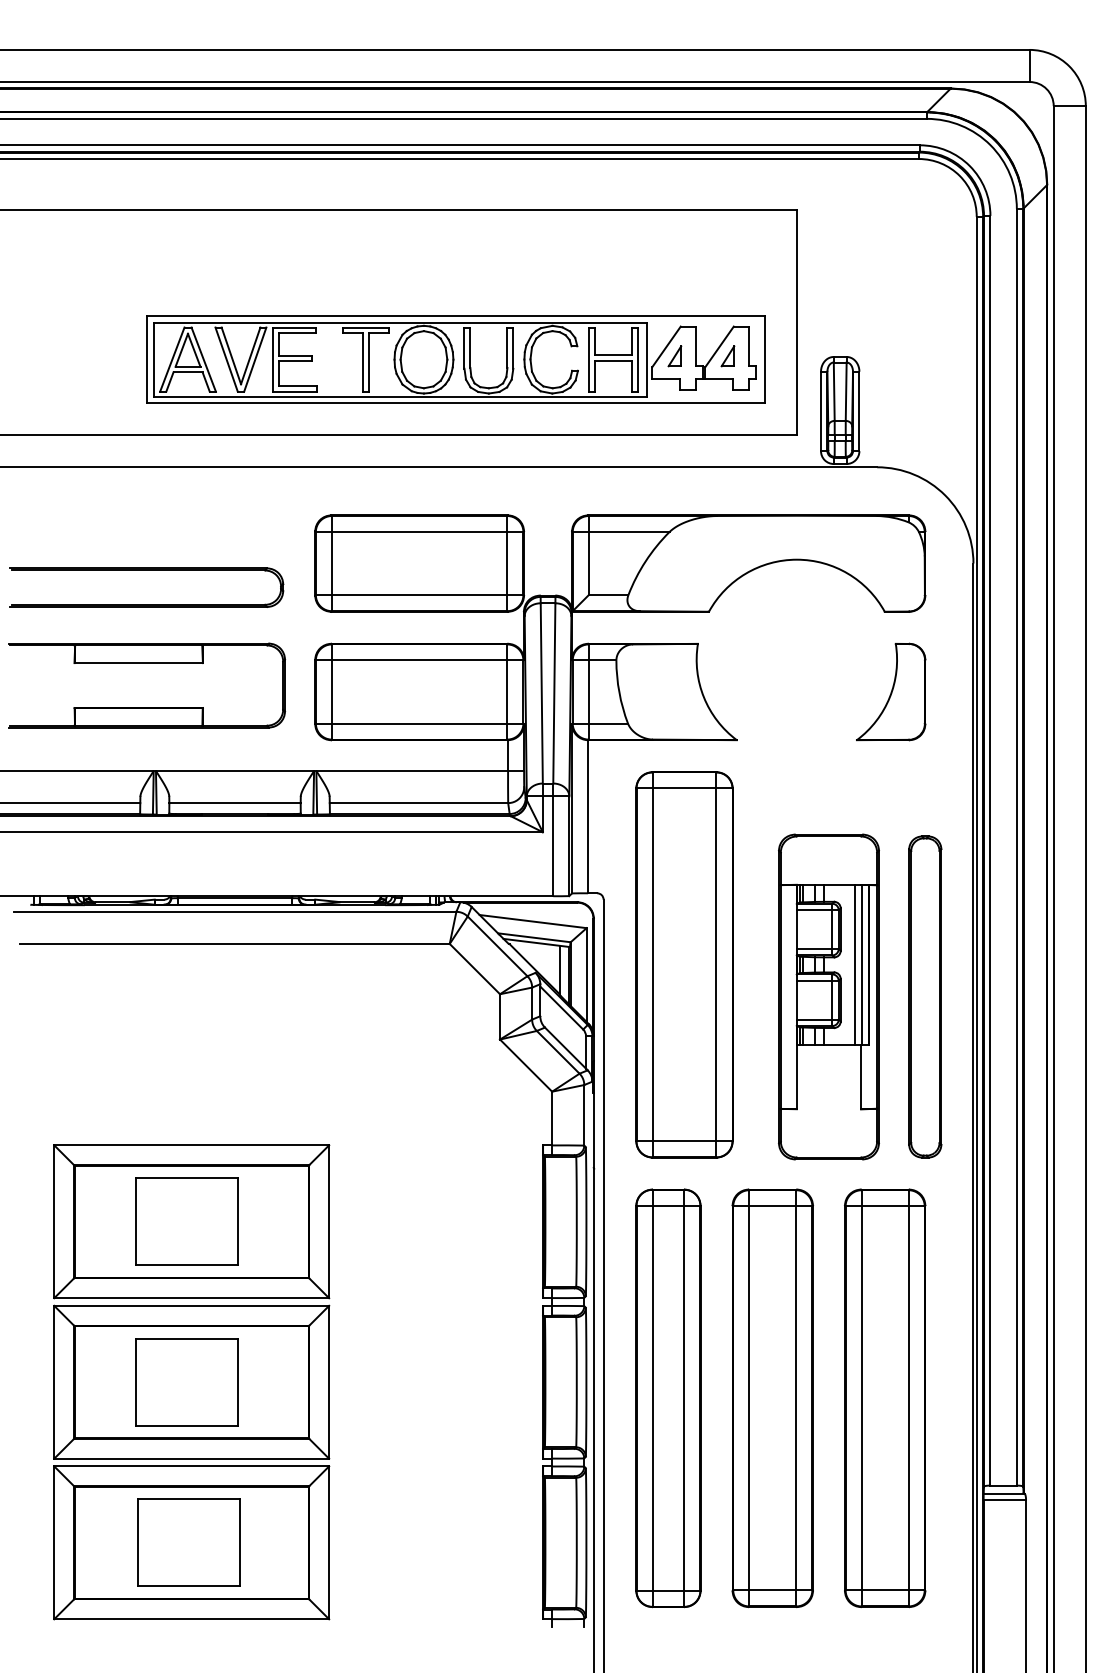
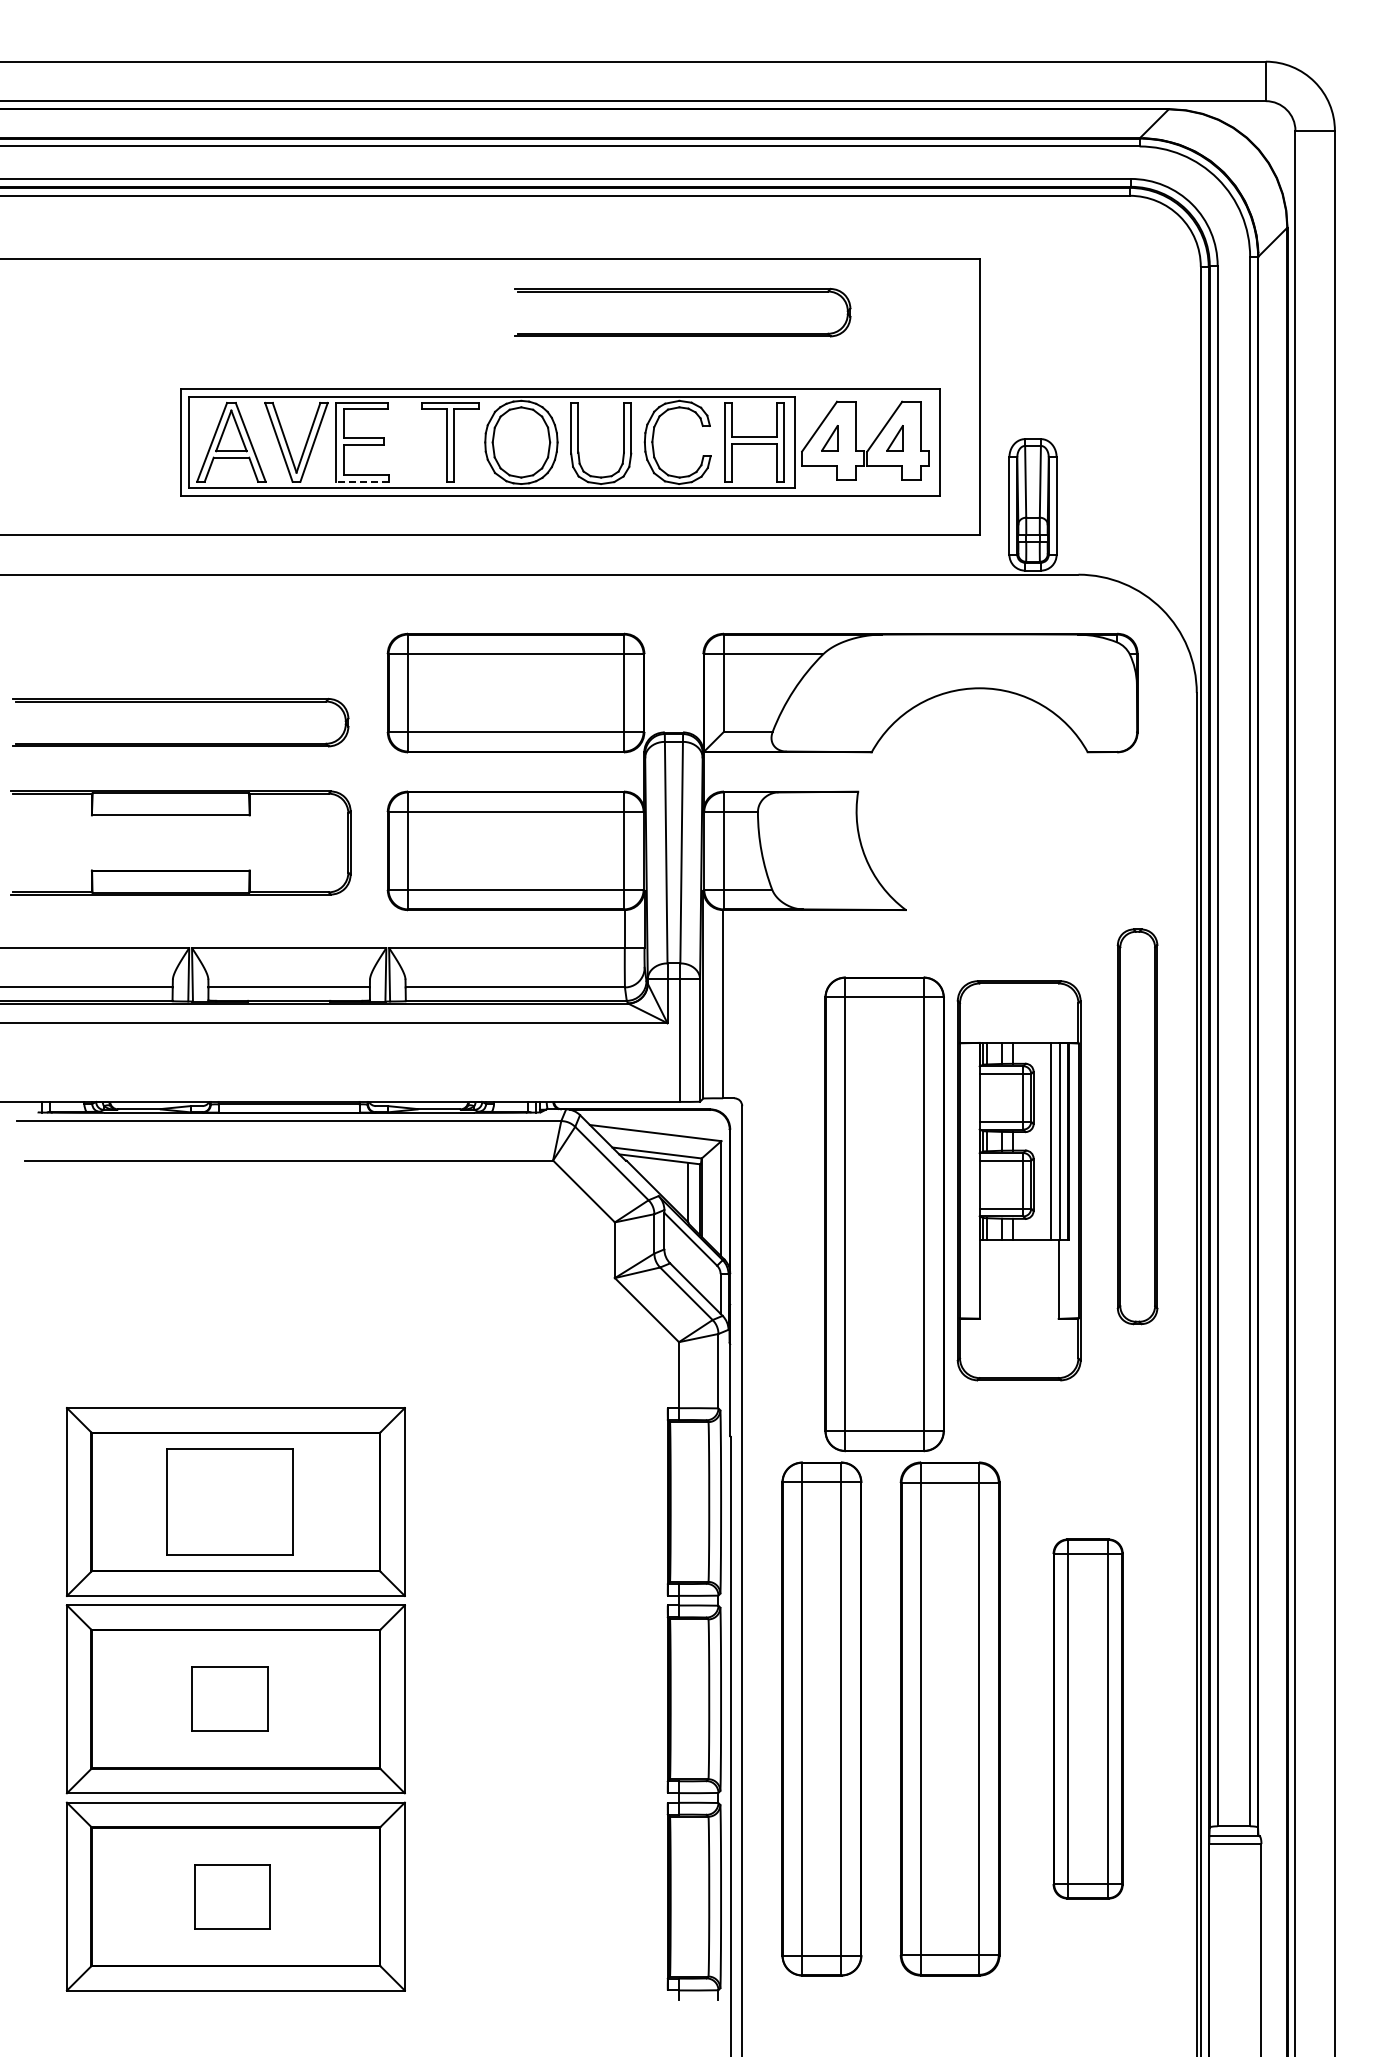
part: (555, 237) -> (682, 292), added
line: (294, 391) -> (362, 481), solid -> dashed
part: (891, 691) -> (1095, 850), removed
part: (684, 965) -> (884, 1214), moved
part: (828, 996) -> (1018, 1180), moved
part: (925, 996) -> (1137, 1126), moved
part: (186, 1382) -> (229, 1699), size x0.6
part: (884, 1397) -> (1087, 1718), size x0.7
part: (188, 1542) -> (232, 1896), size x0.6

